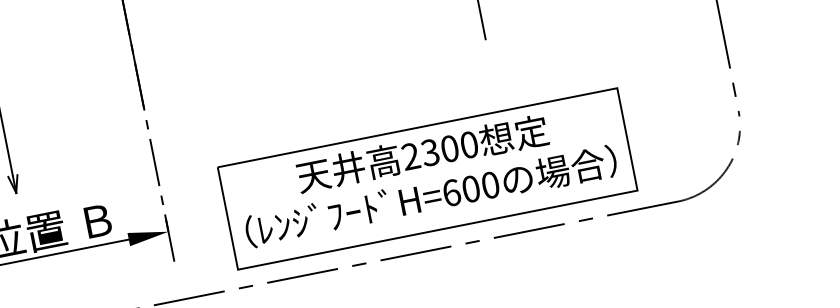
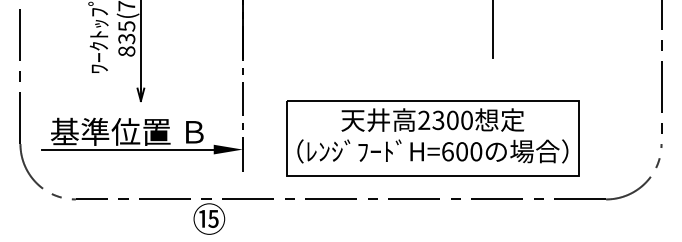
part: (427, 178) -> (432, 138), moved

